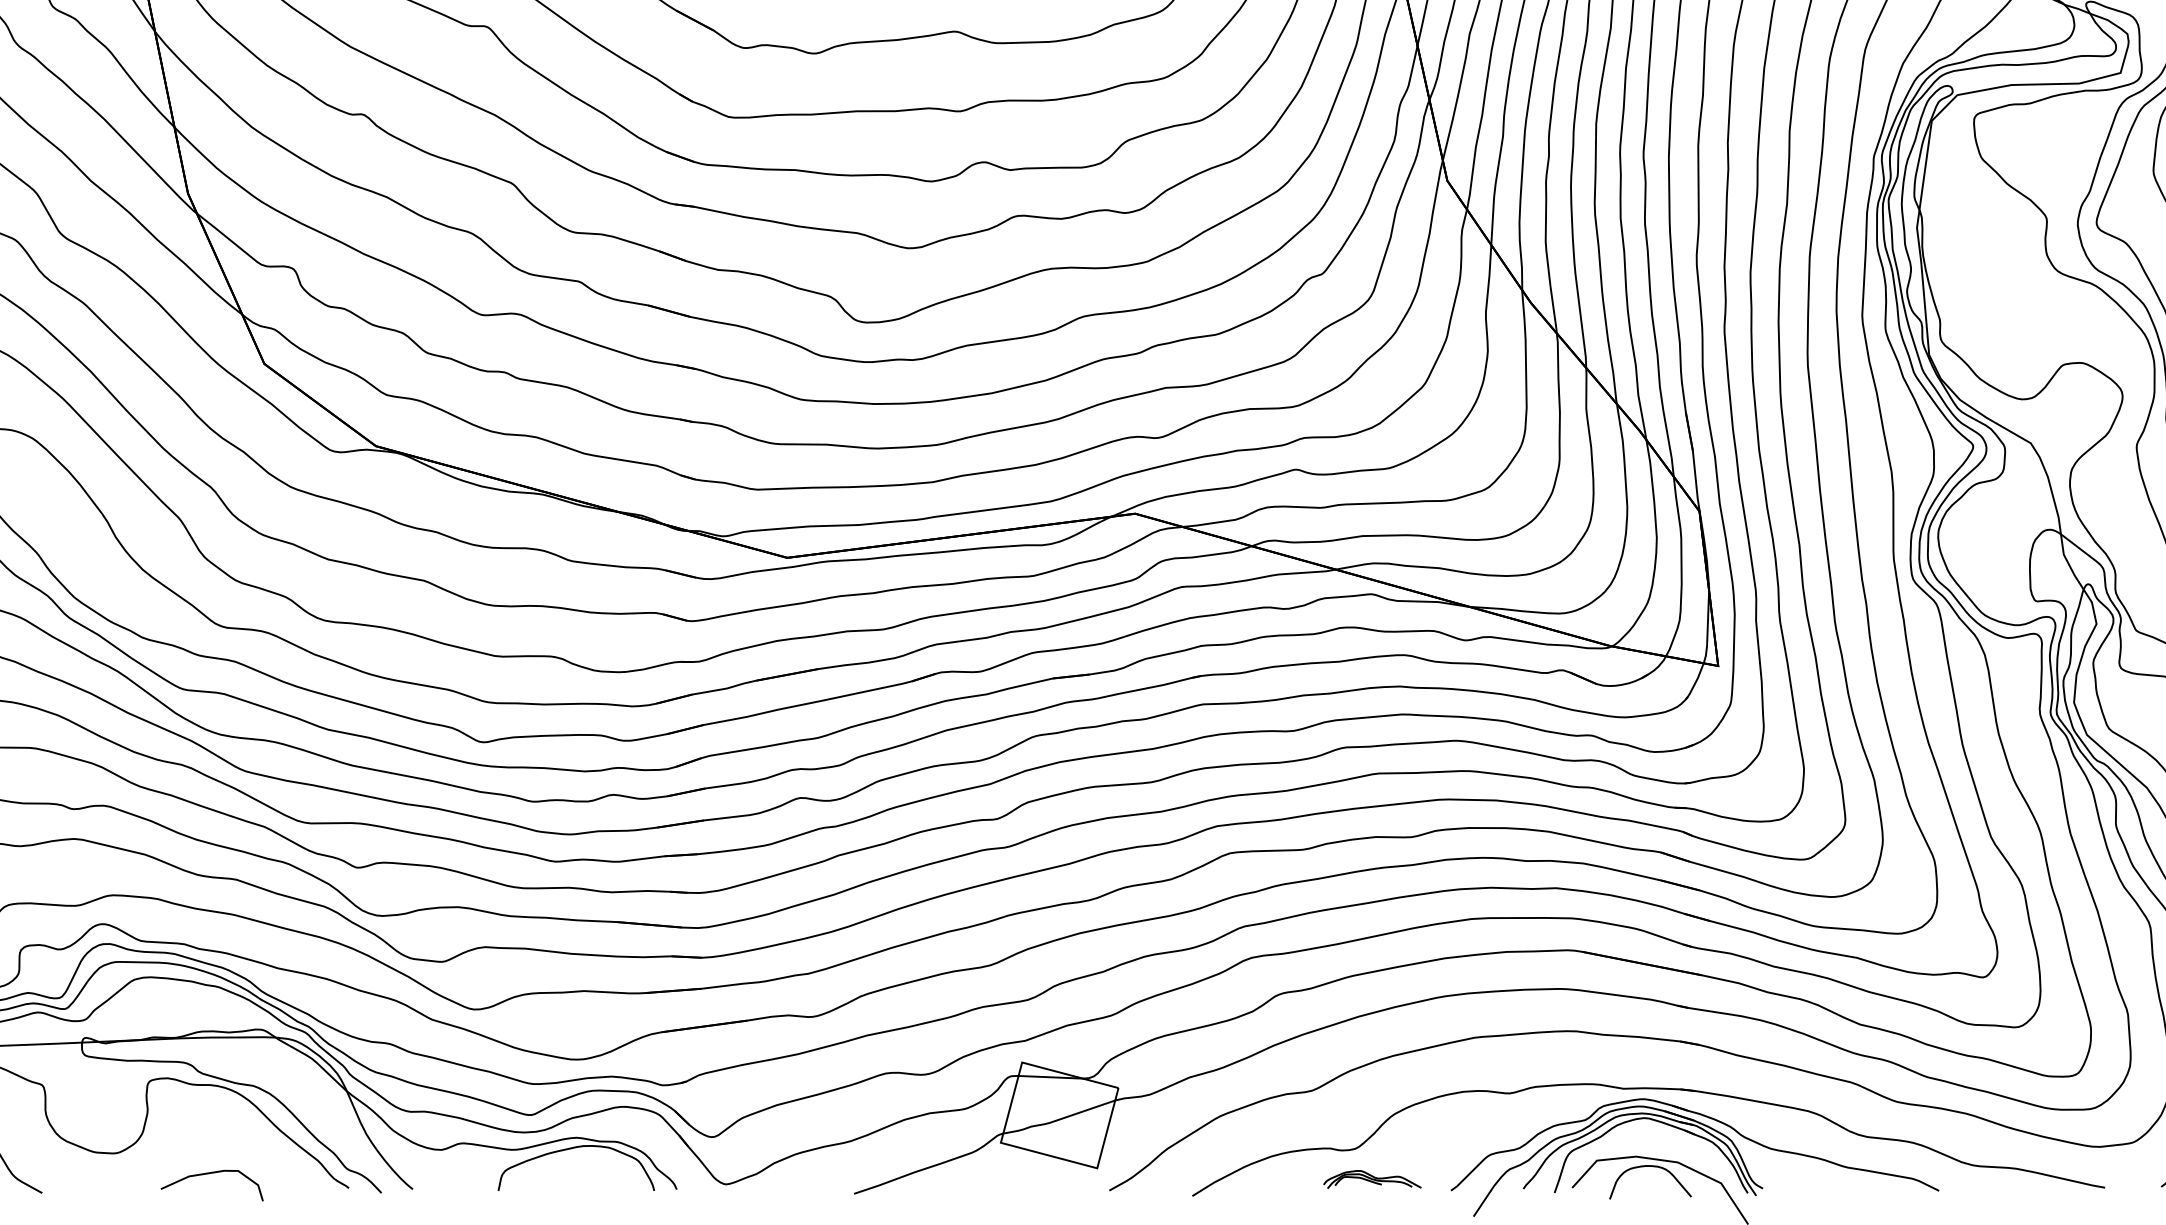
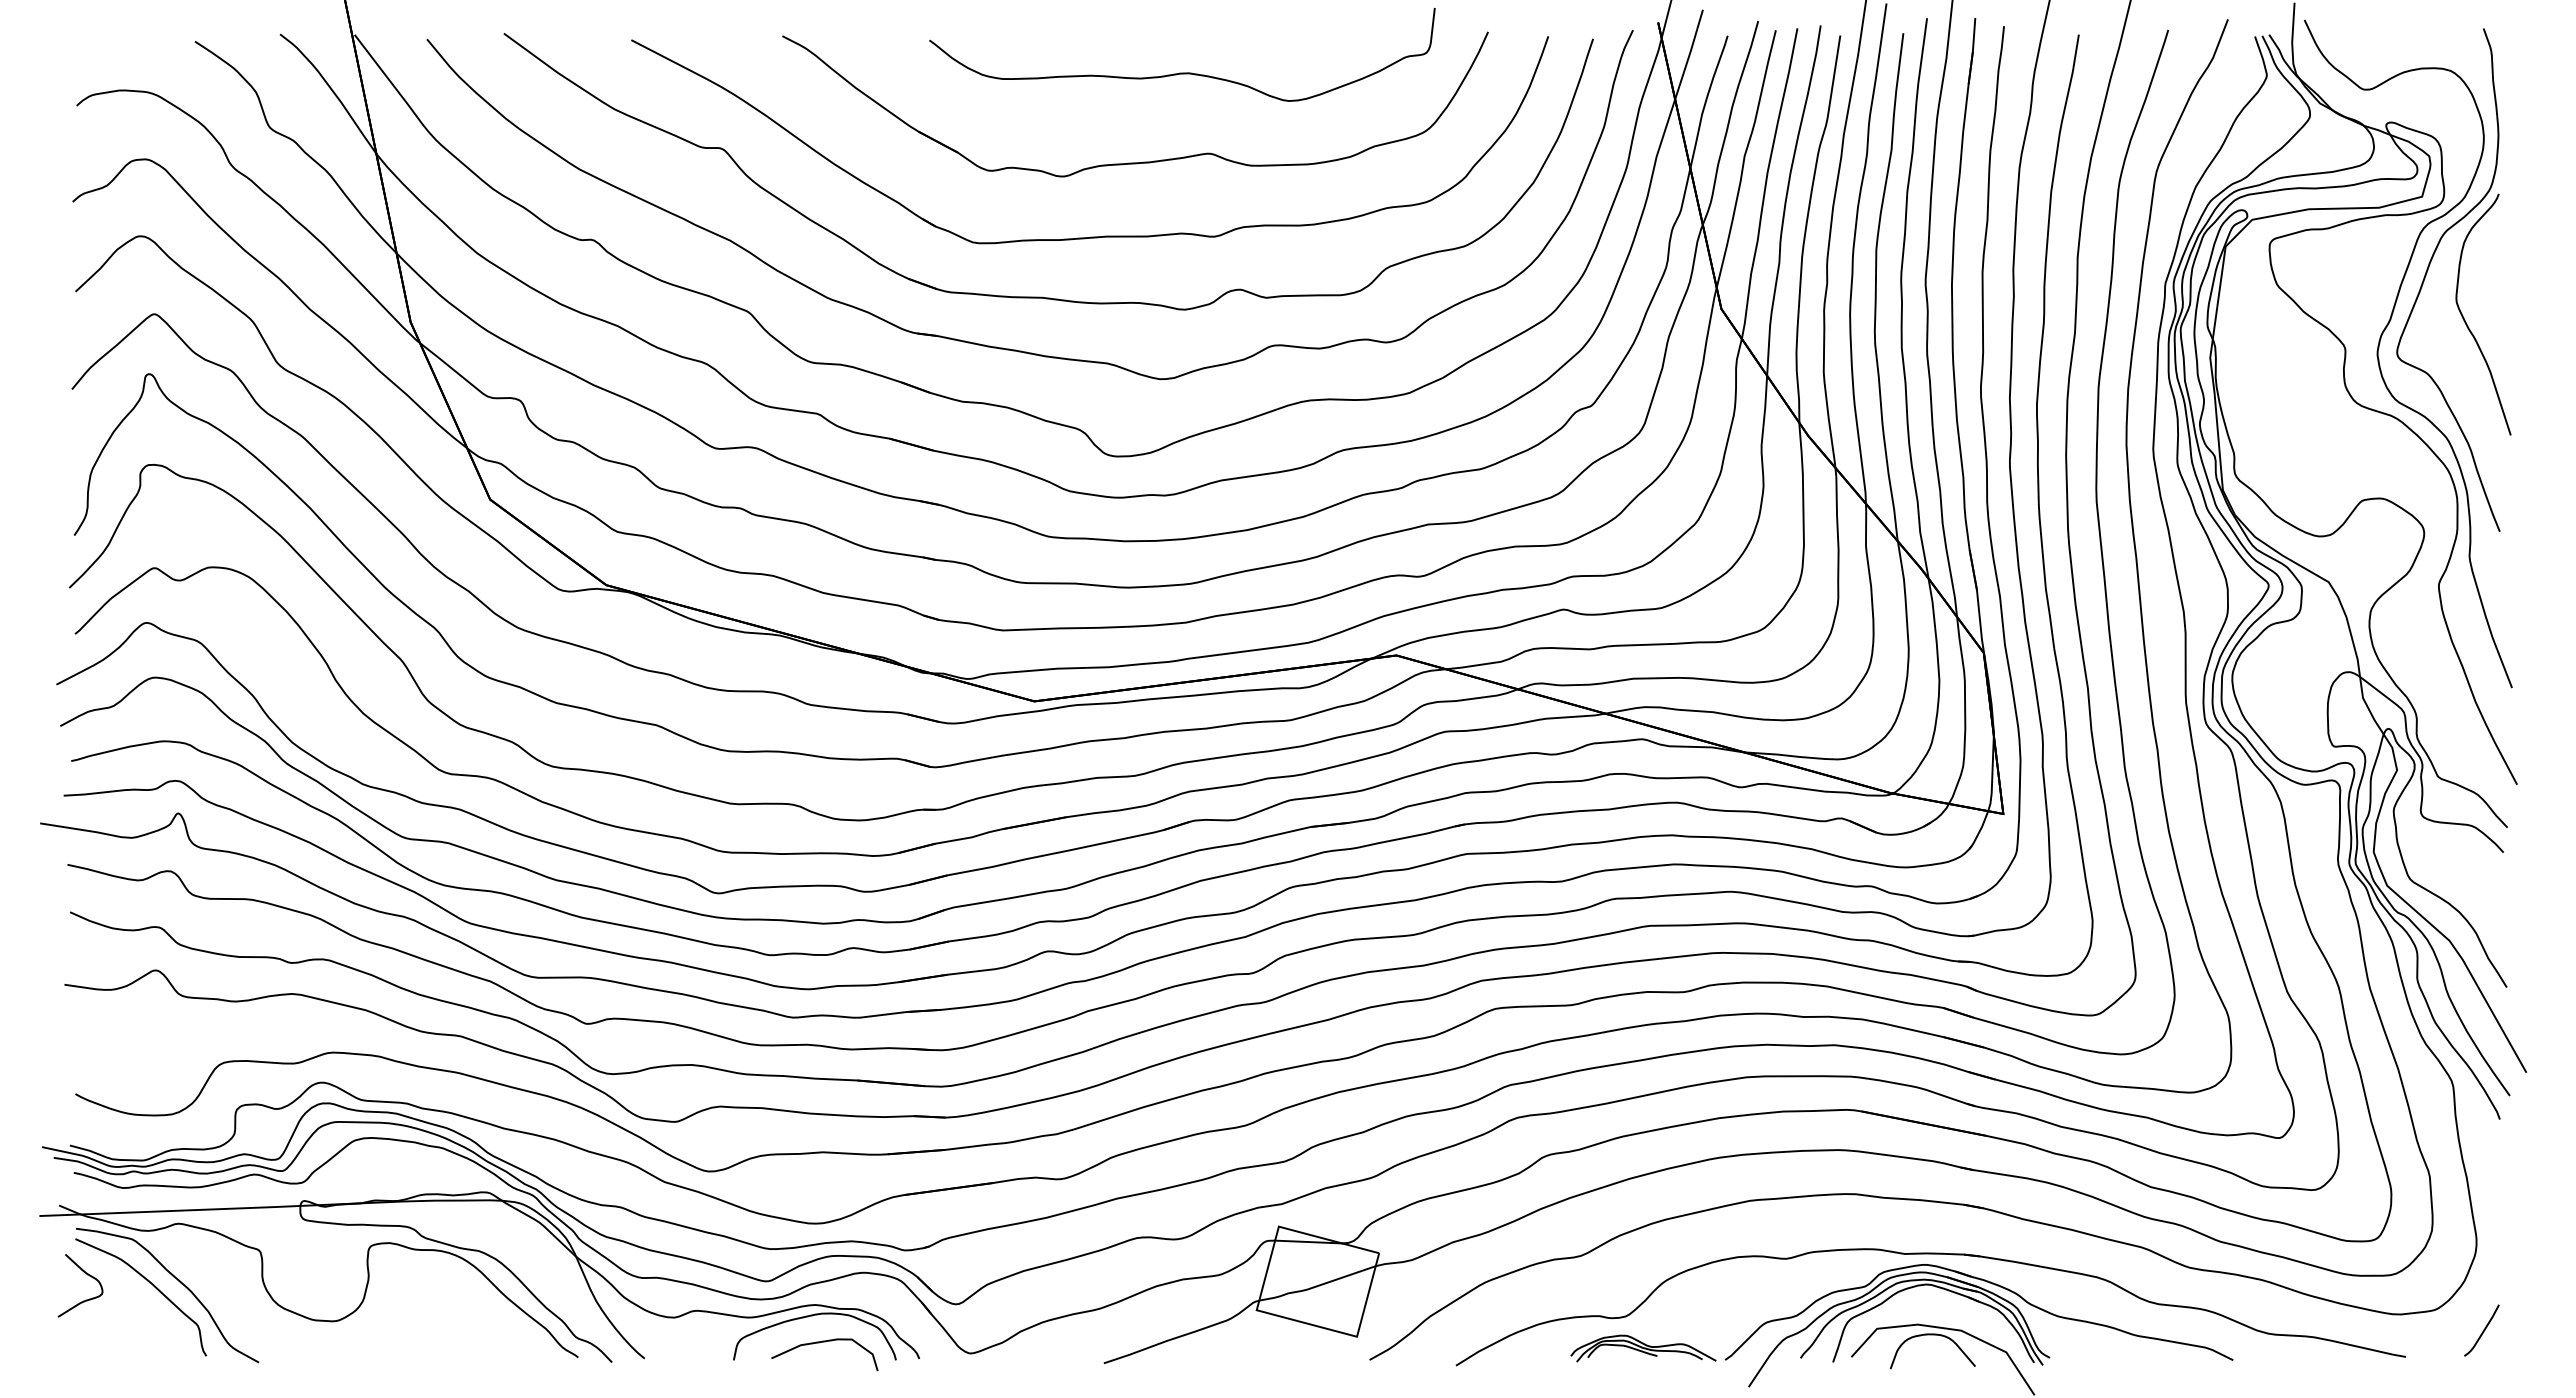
curve: (211, 1173) -> (824, 1342), moved
part: (1372, 1179) -> (1643, 1348), size x1.43

